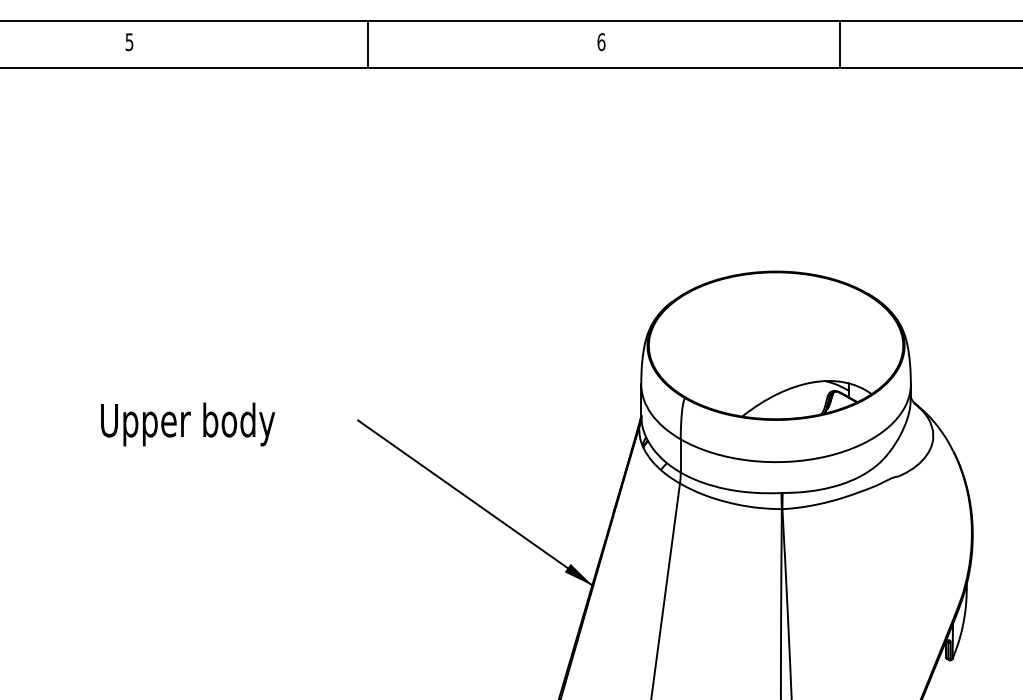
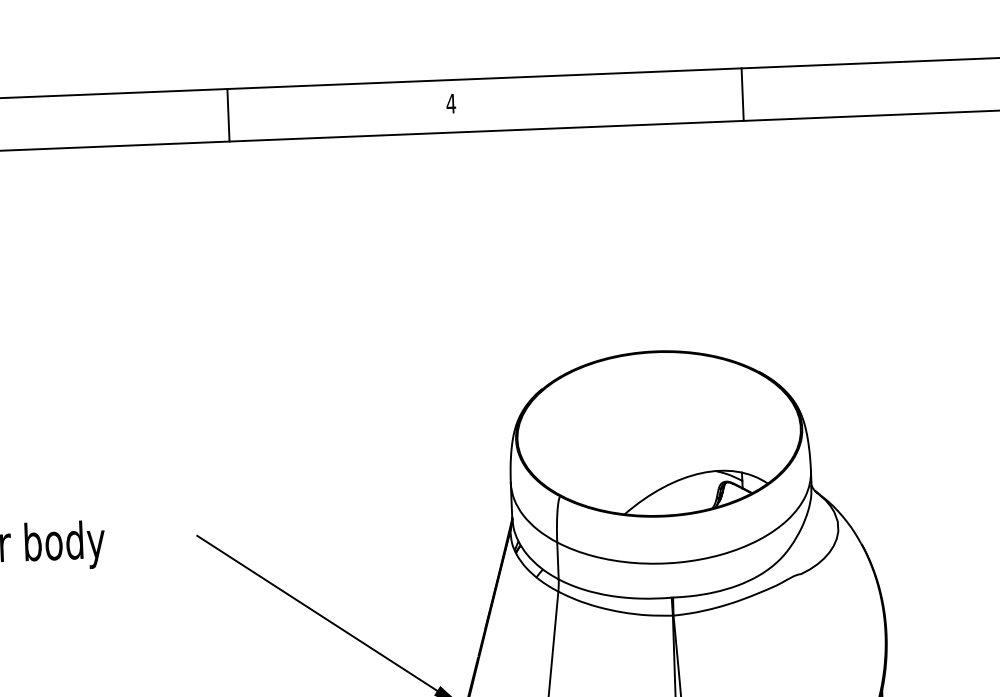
text: (601, 42) -> (451, 104), 6 -> 4
line: (368, 44) -> (228, 115), moved
line: (840, 44) -> (743, 94), moved

